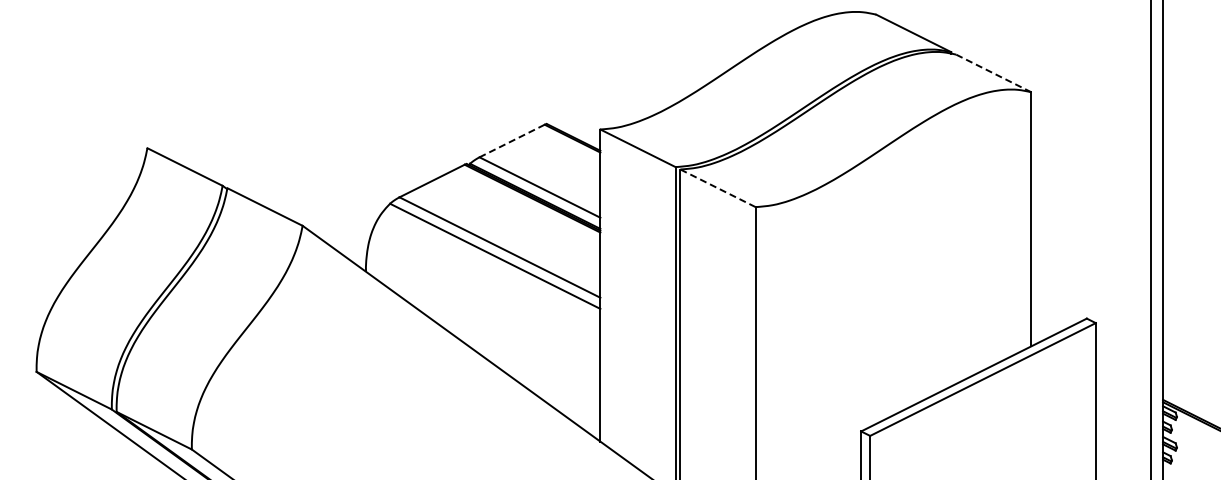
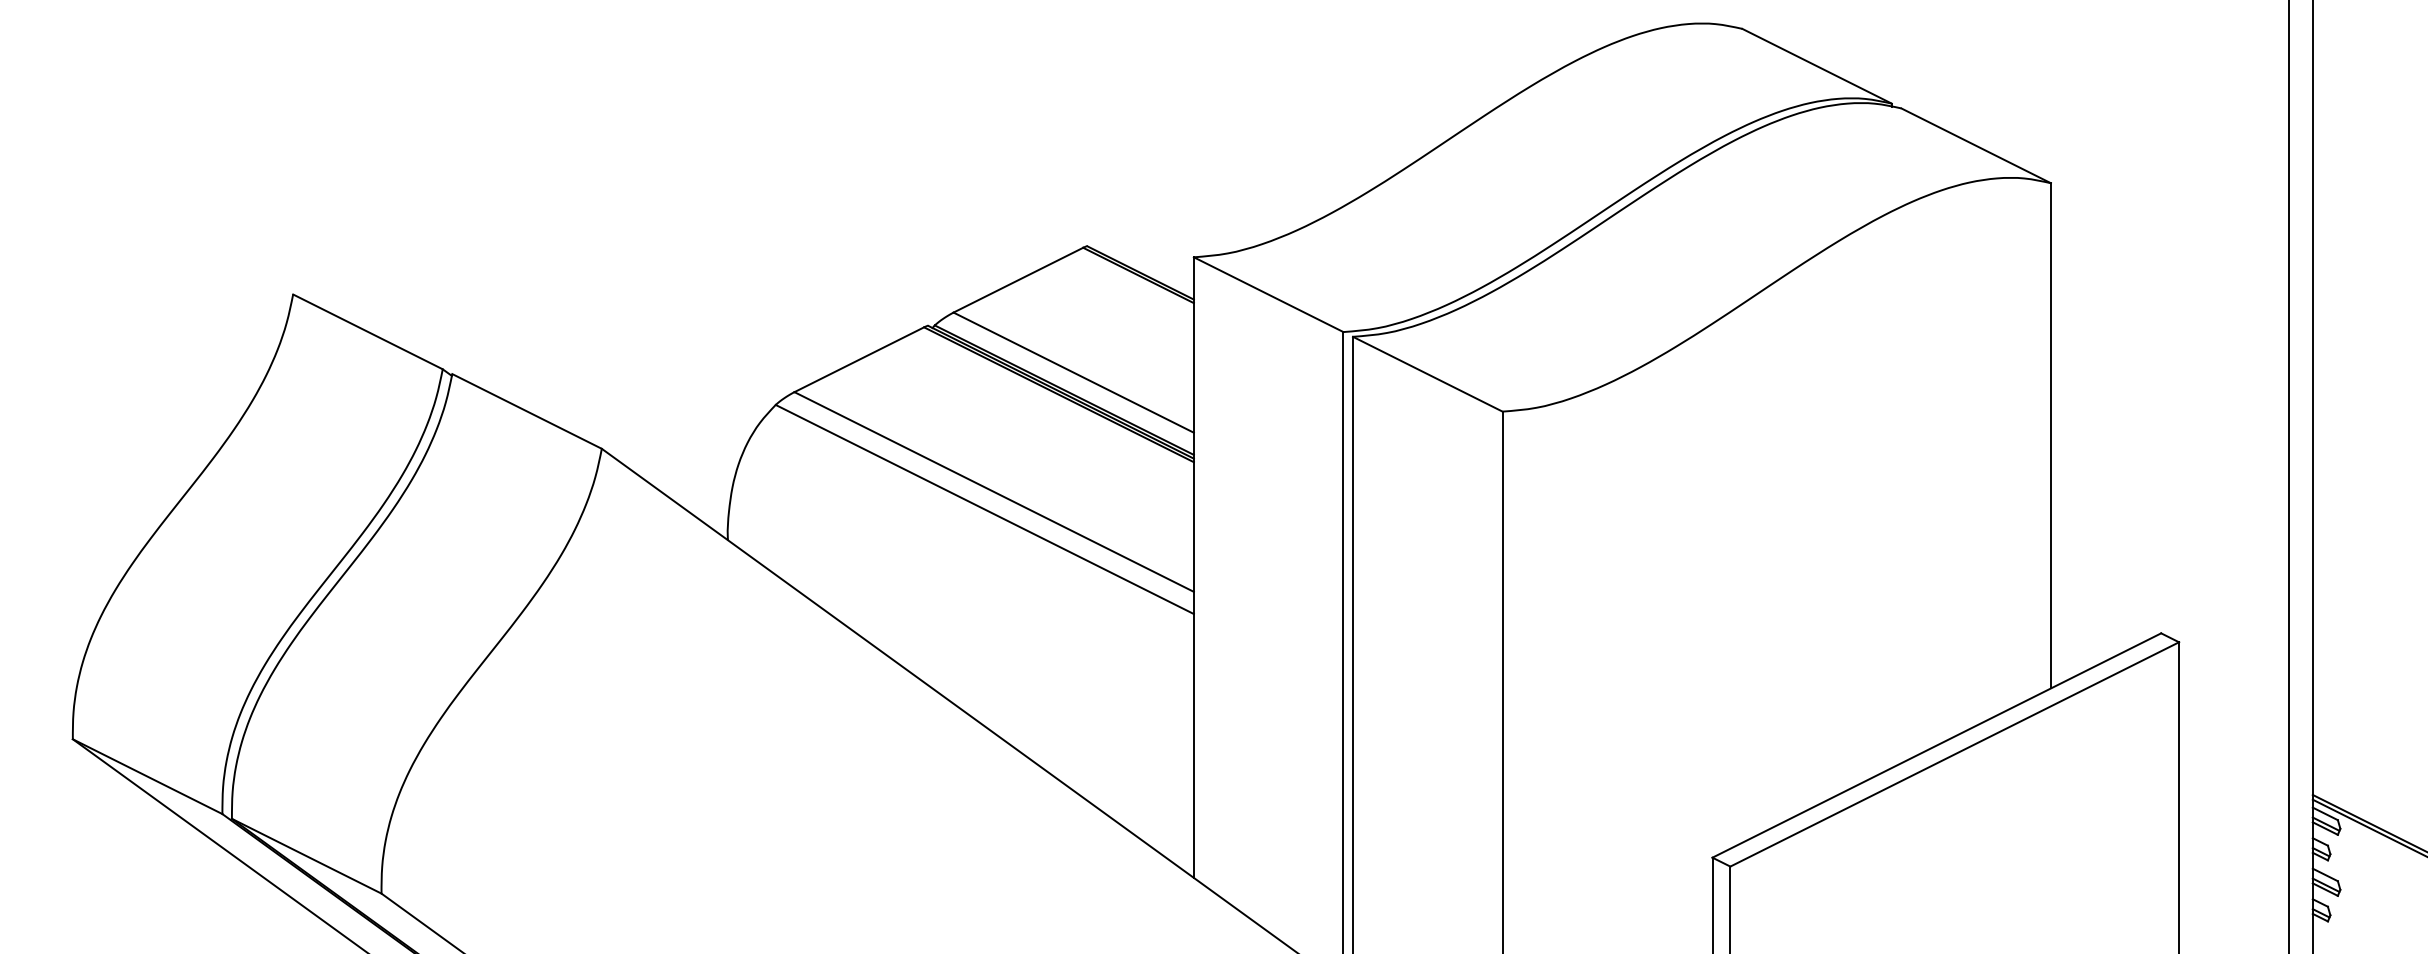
line: (993, 73) -> (1975, 145), dashed -> solid
line: (511, 141) -> (1017, 281), dashed -> solid
line: (717, 188) -> (1426, 374), dashed -> solid

